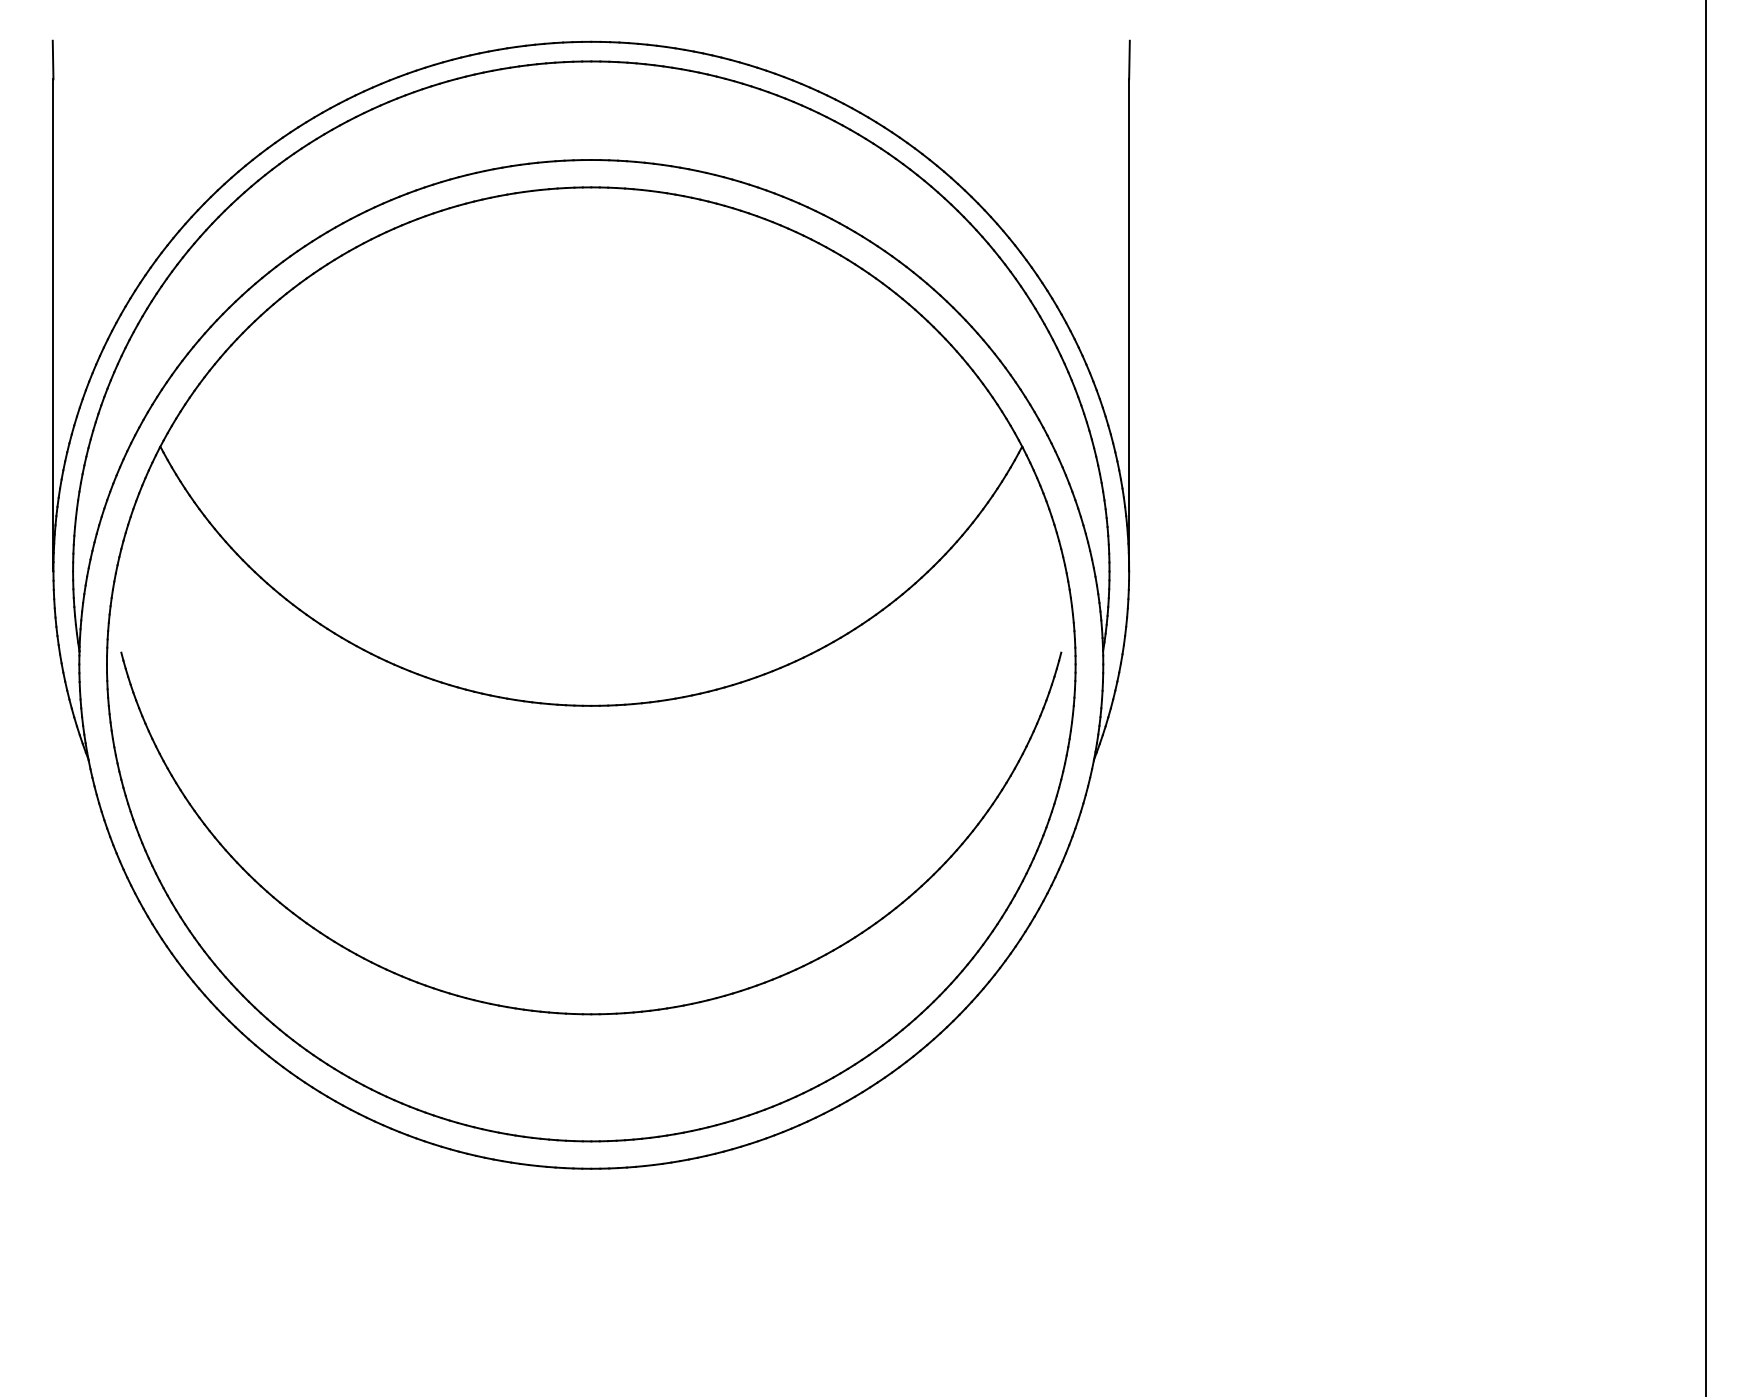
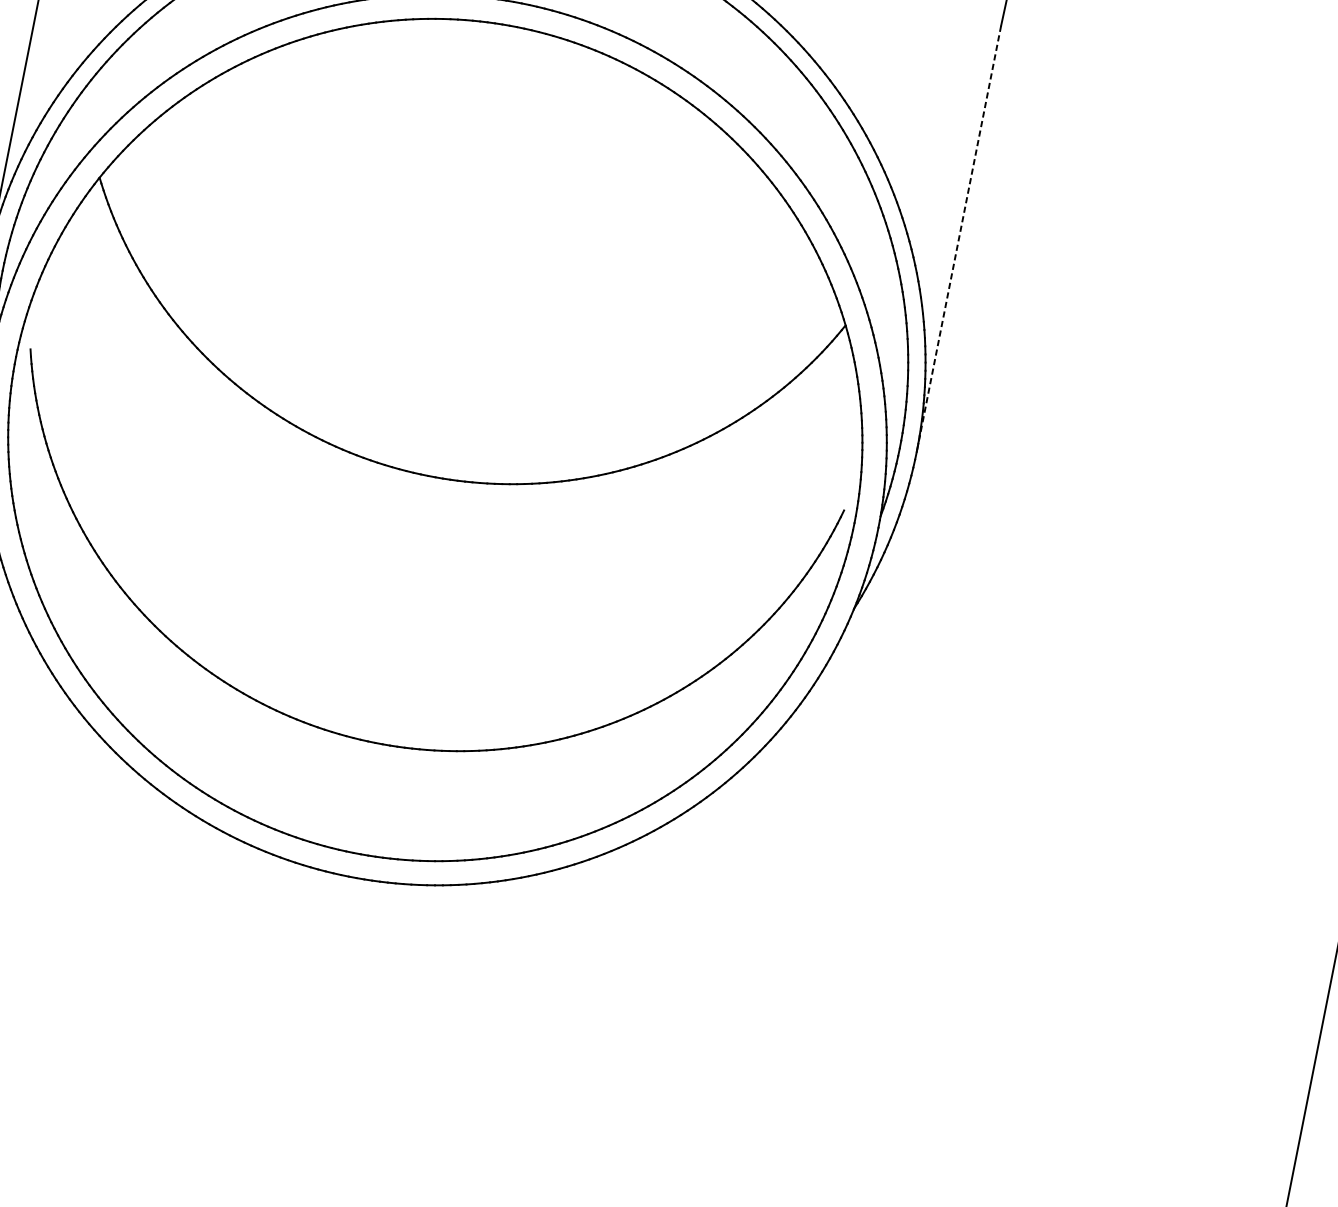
line: (1129, 325) -> (959, 238), solid -> dashed

